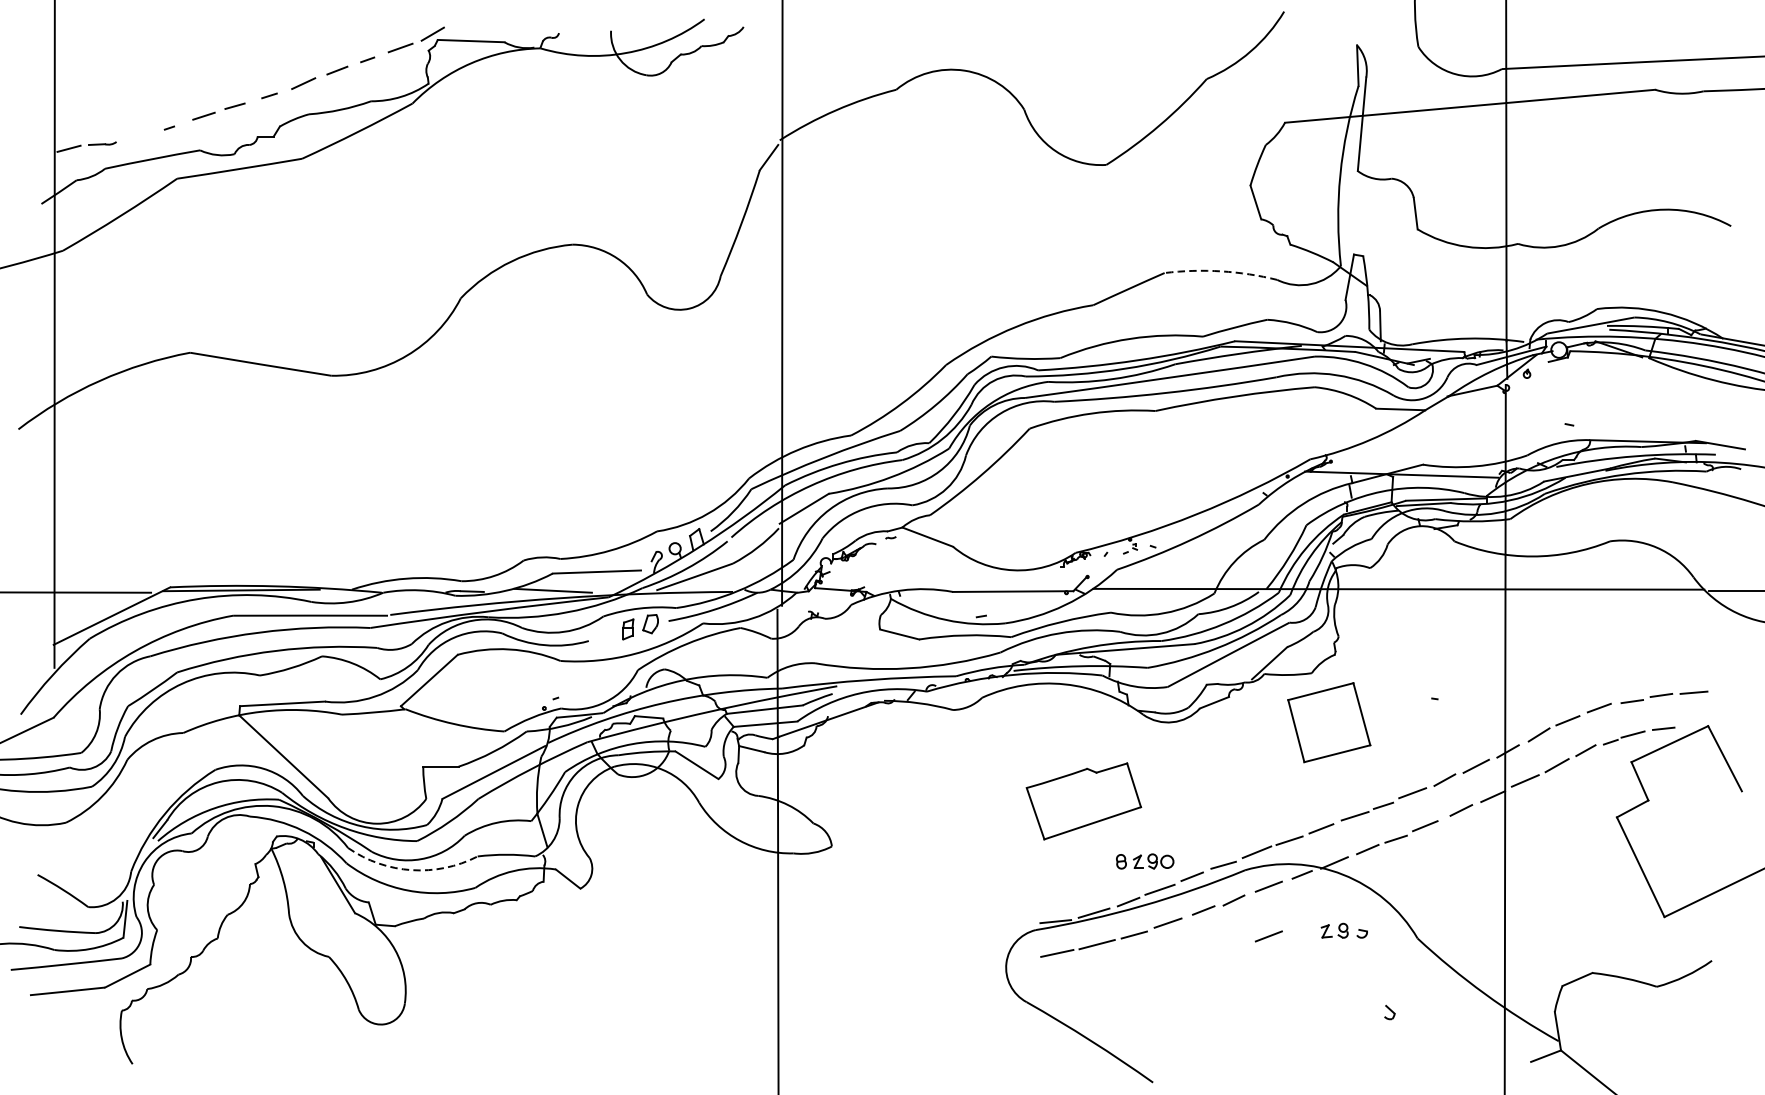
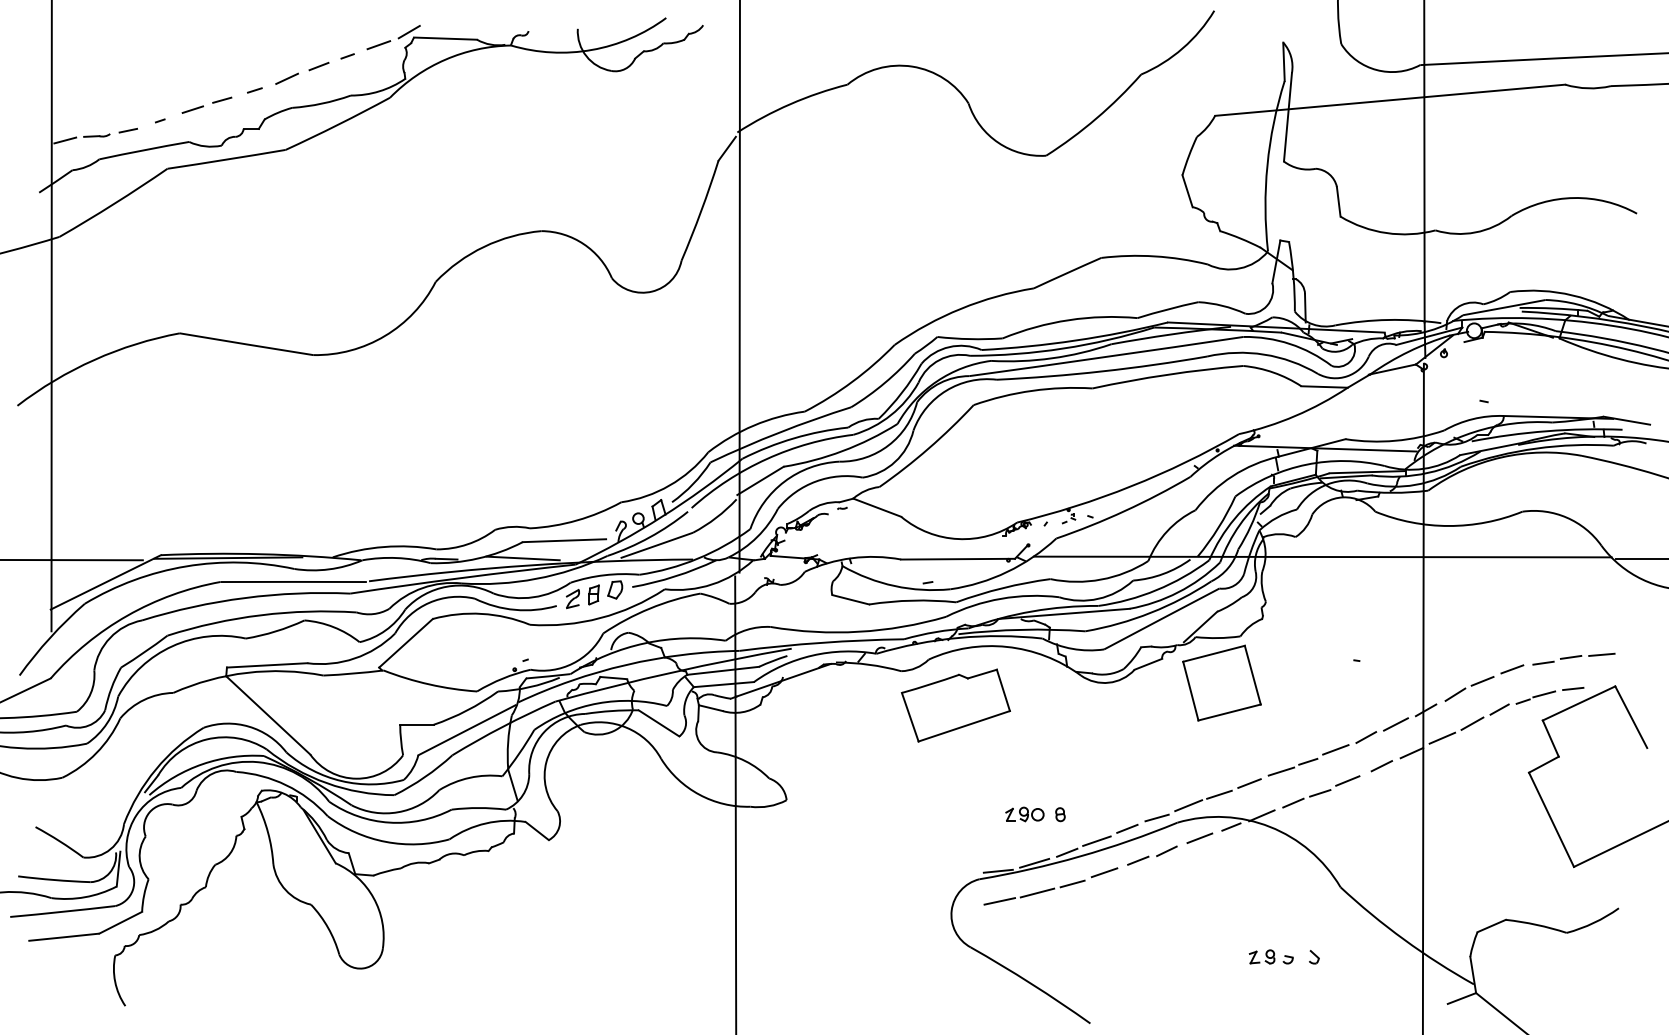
line: (134, 138) -> (127, 130), added
arc: (1220, 271) -> (1154, 256), dashed -> solid
part: (605, 634) -> (572, 599), added
part: (1328, 721) -> (1221, 682), moved
part: (1083, 801) -> (955, 705), moved
part: (1153, 861) -> (1024, 814), moved
arc: (411, 870) -> (389, 822), dashed -> solid
part: (1343, 930) -> (1270, 956), moved
line: (1268, 935) -> (1199, 884), removed

